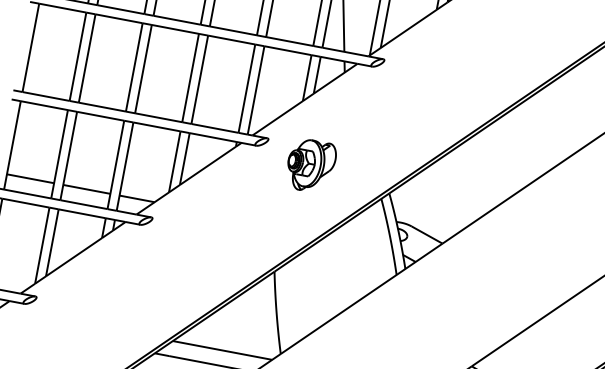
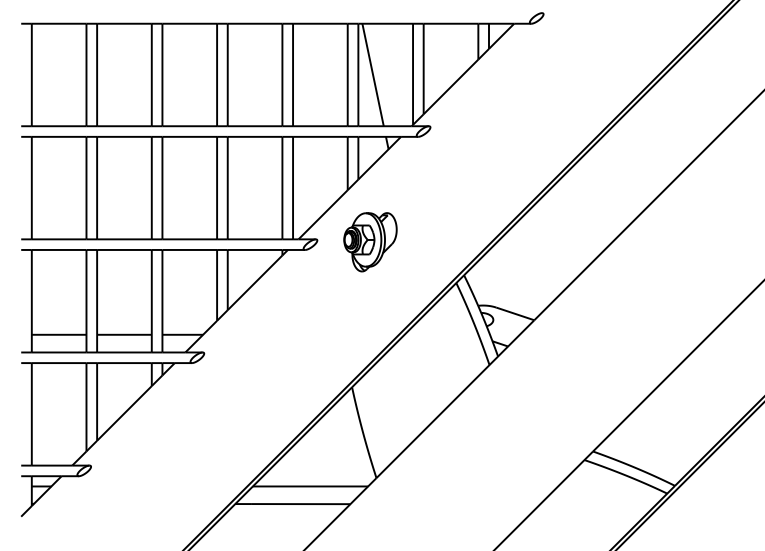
part: (310, 166) -> (370, 242), moved

